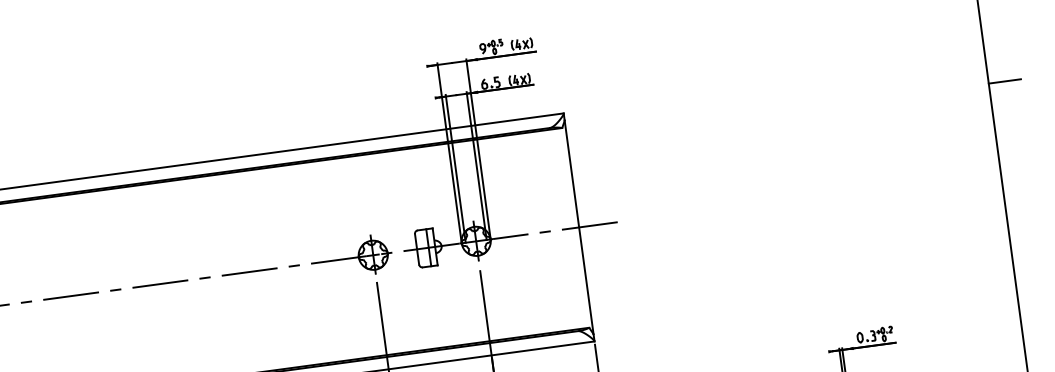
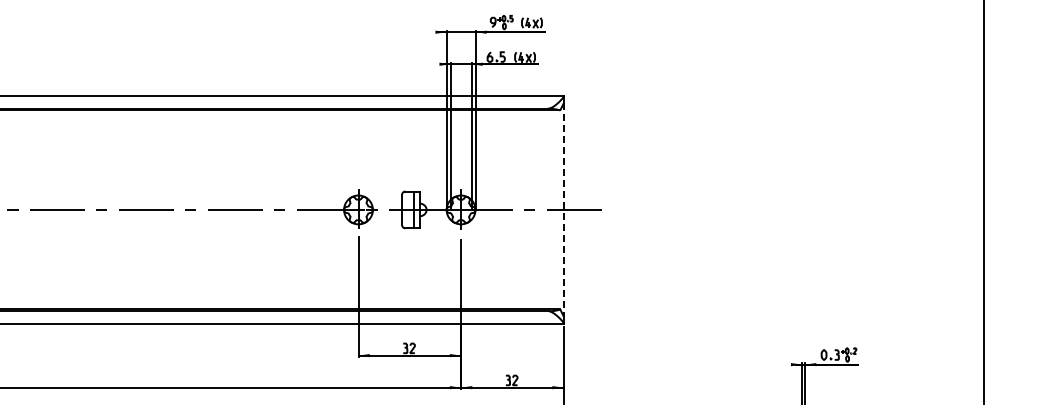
line: (1004, 81) -> (999, 123), removed
line: (579, 228) -> (563, 210), solid -> dashed

